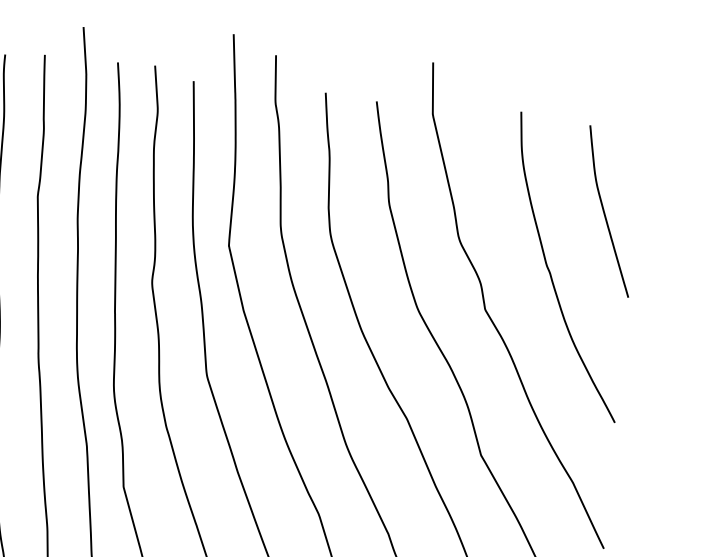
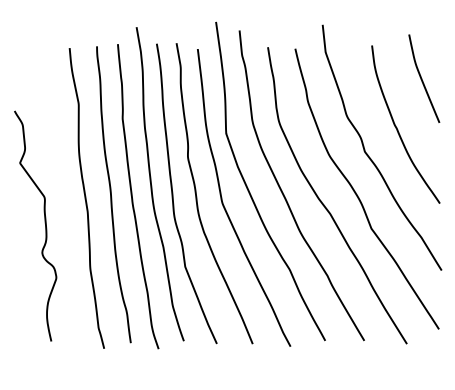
curve: (605, 210) -> (422, 78), moved

